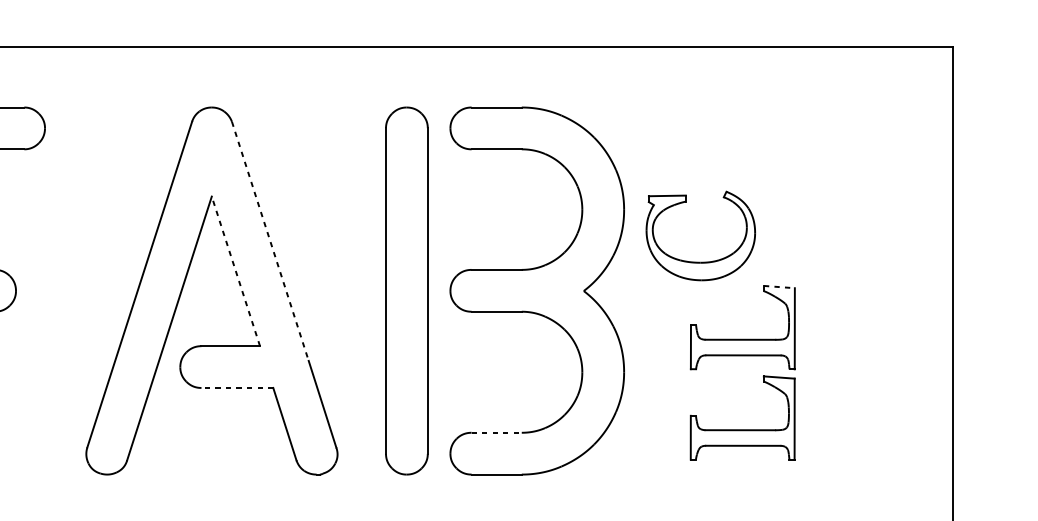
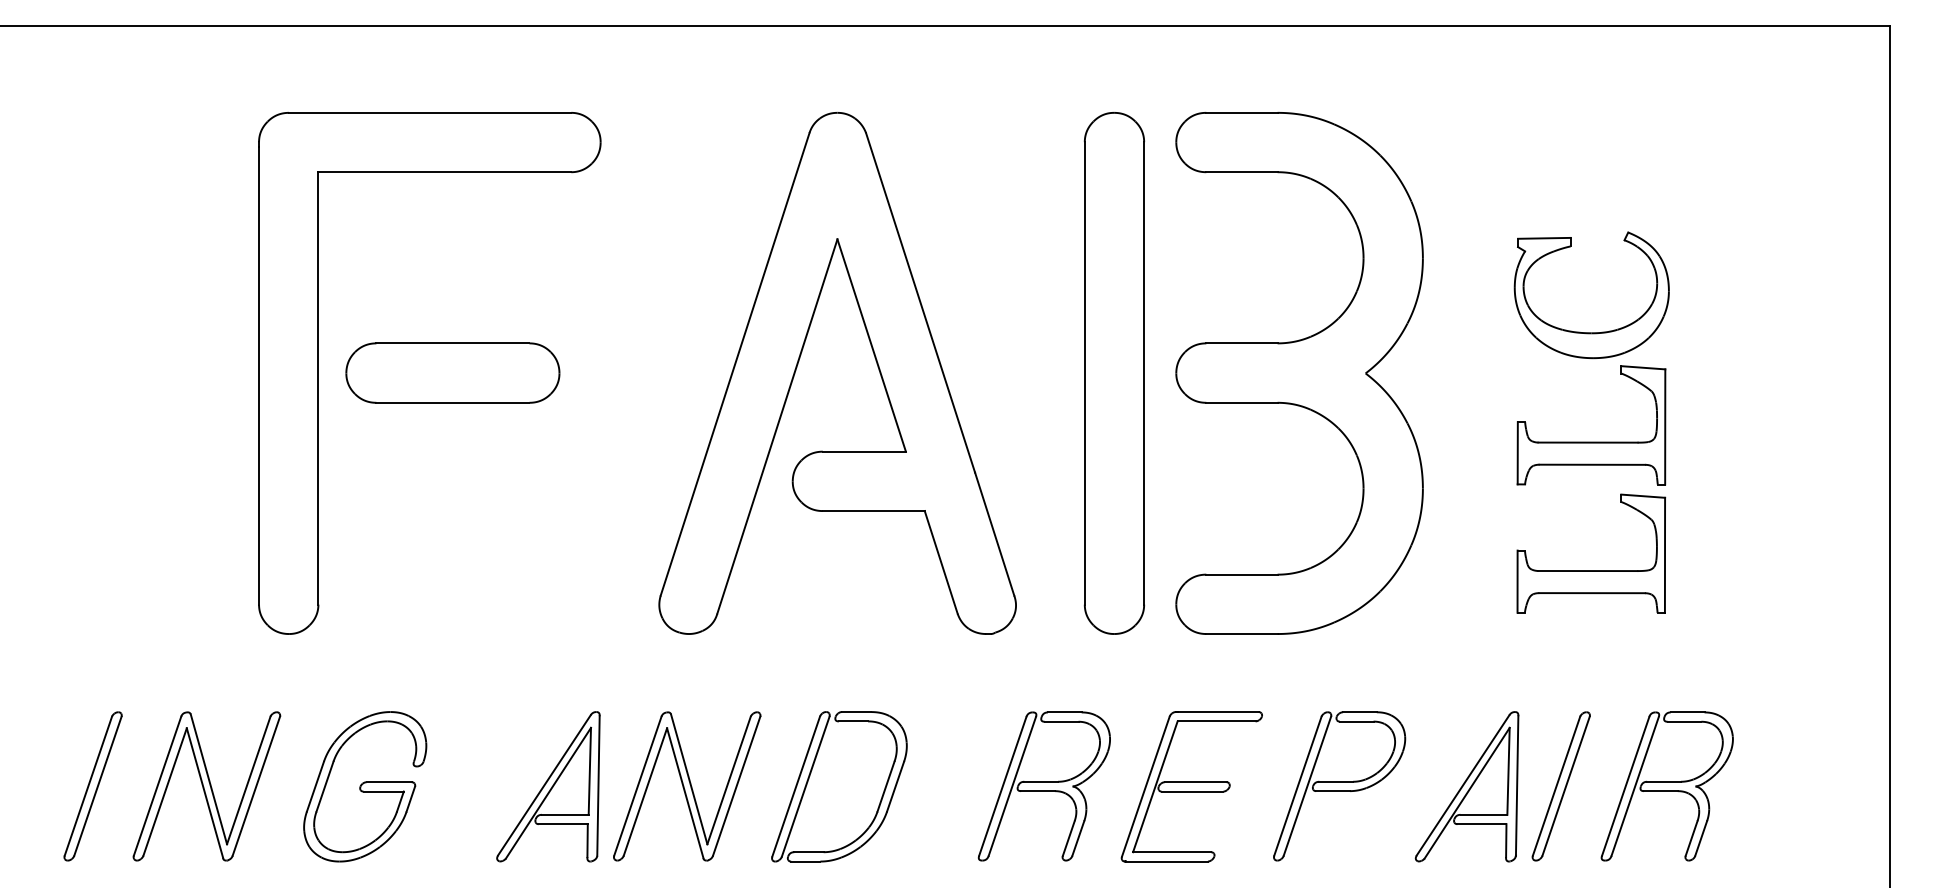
line: (270, 241) -> (920, 303), dashed -> solid
part: (700, 262) -> (1591, 332), moved
line: (235, 271) -> (871, 345), dashed -> solid
line: (779, 286) -> (1643, 367), dashed -> solid
line: (237, 388) -> (873, 511), dashed -> solid
line: (496, 432) -> (1241, 574), dashed -> solid

